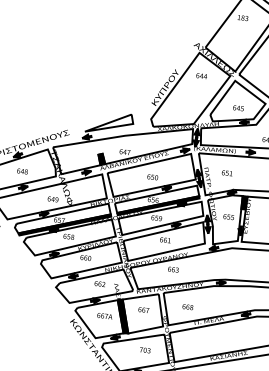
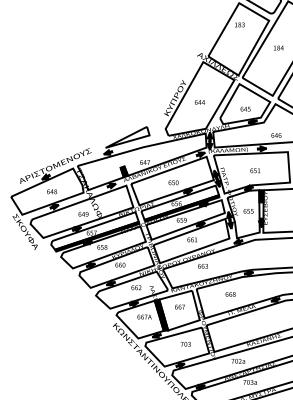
text: (201, 76) -> (199, 102), moved
text: (227, 172) -> (255, 170), moved
text: (187, 307) -> (230, 294), moved

